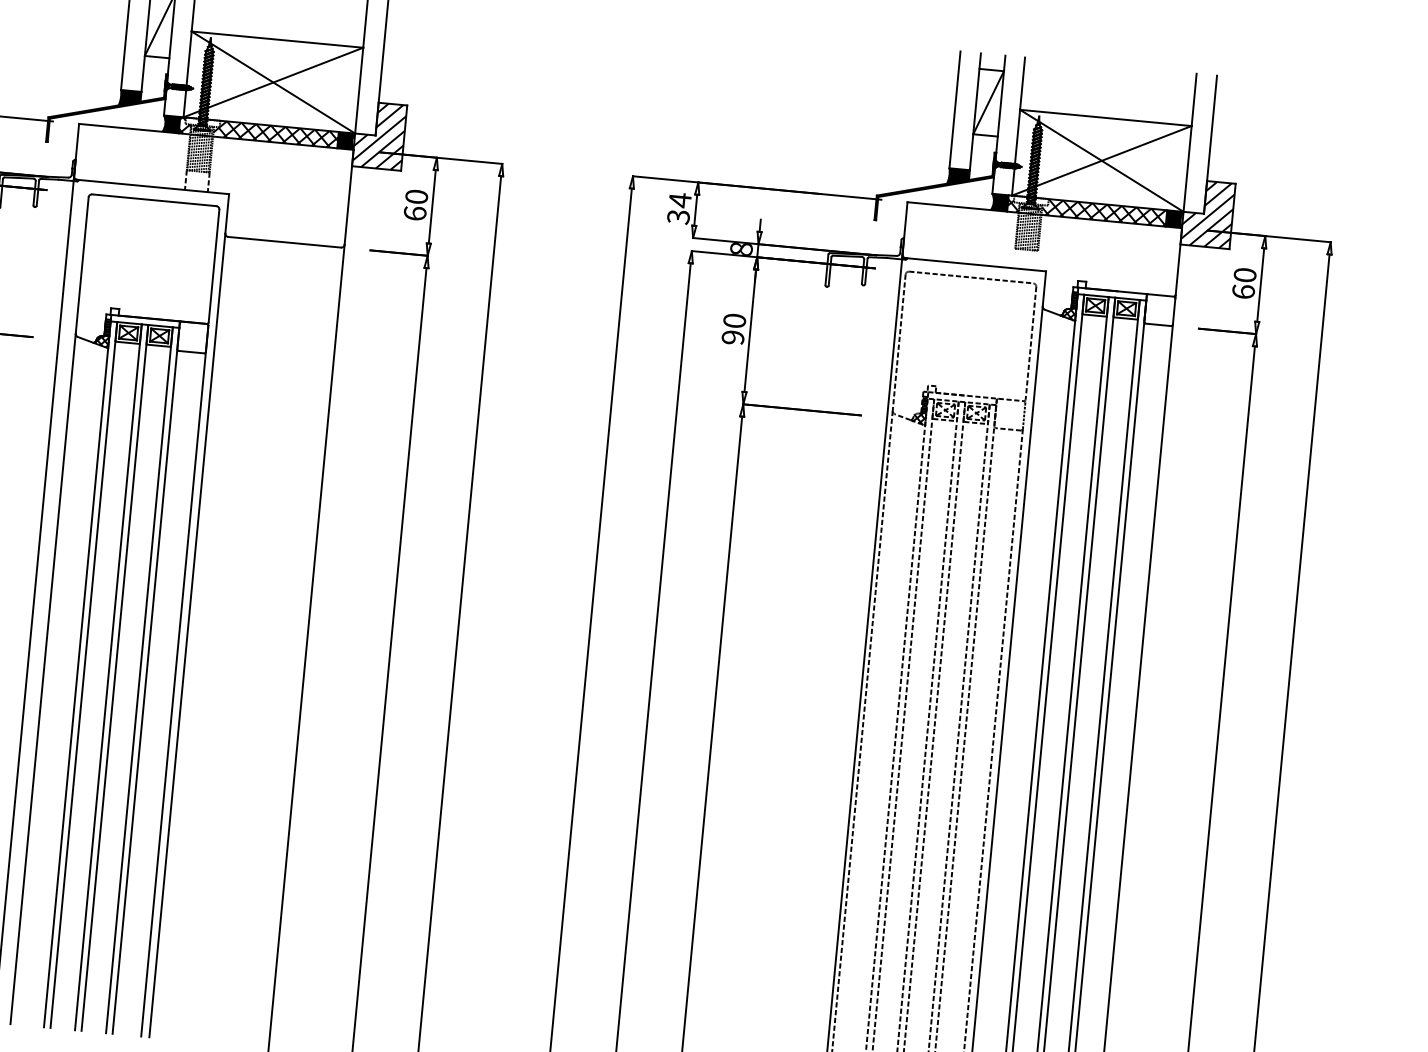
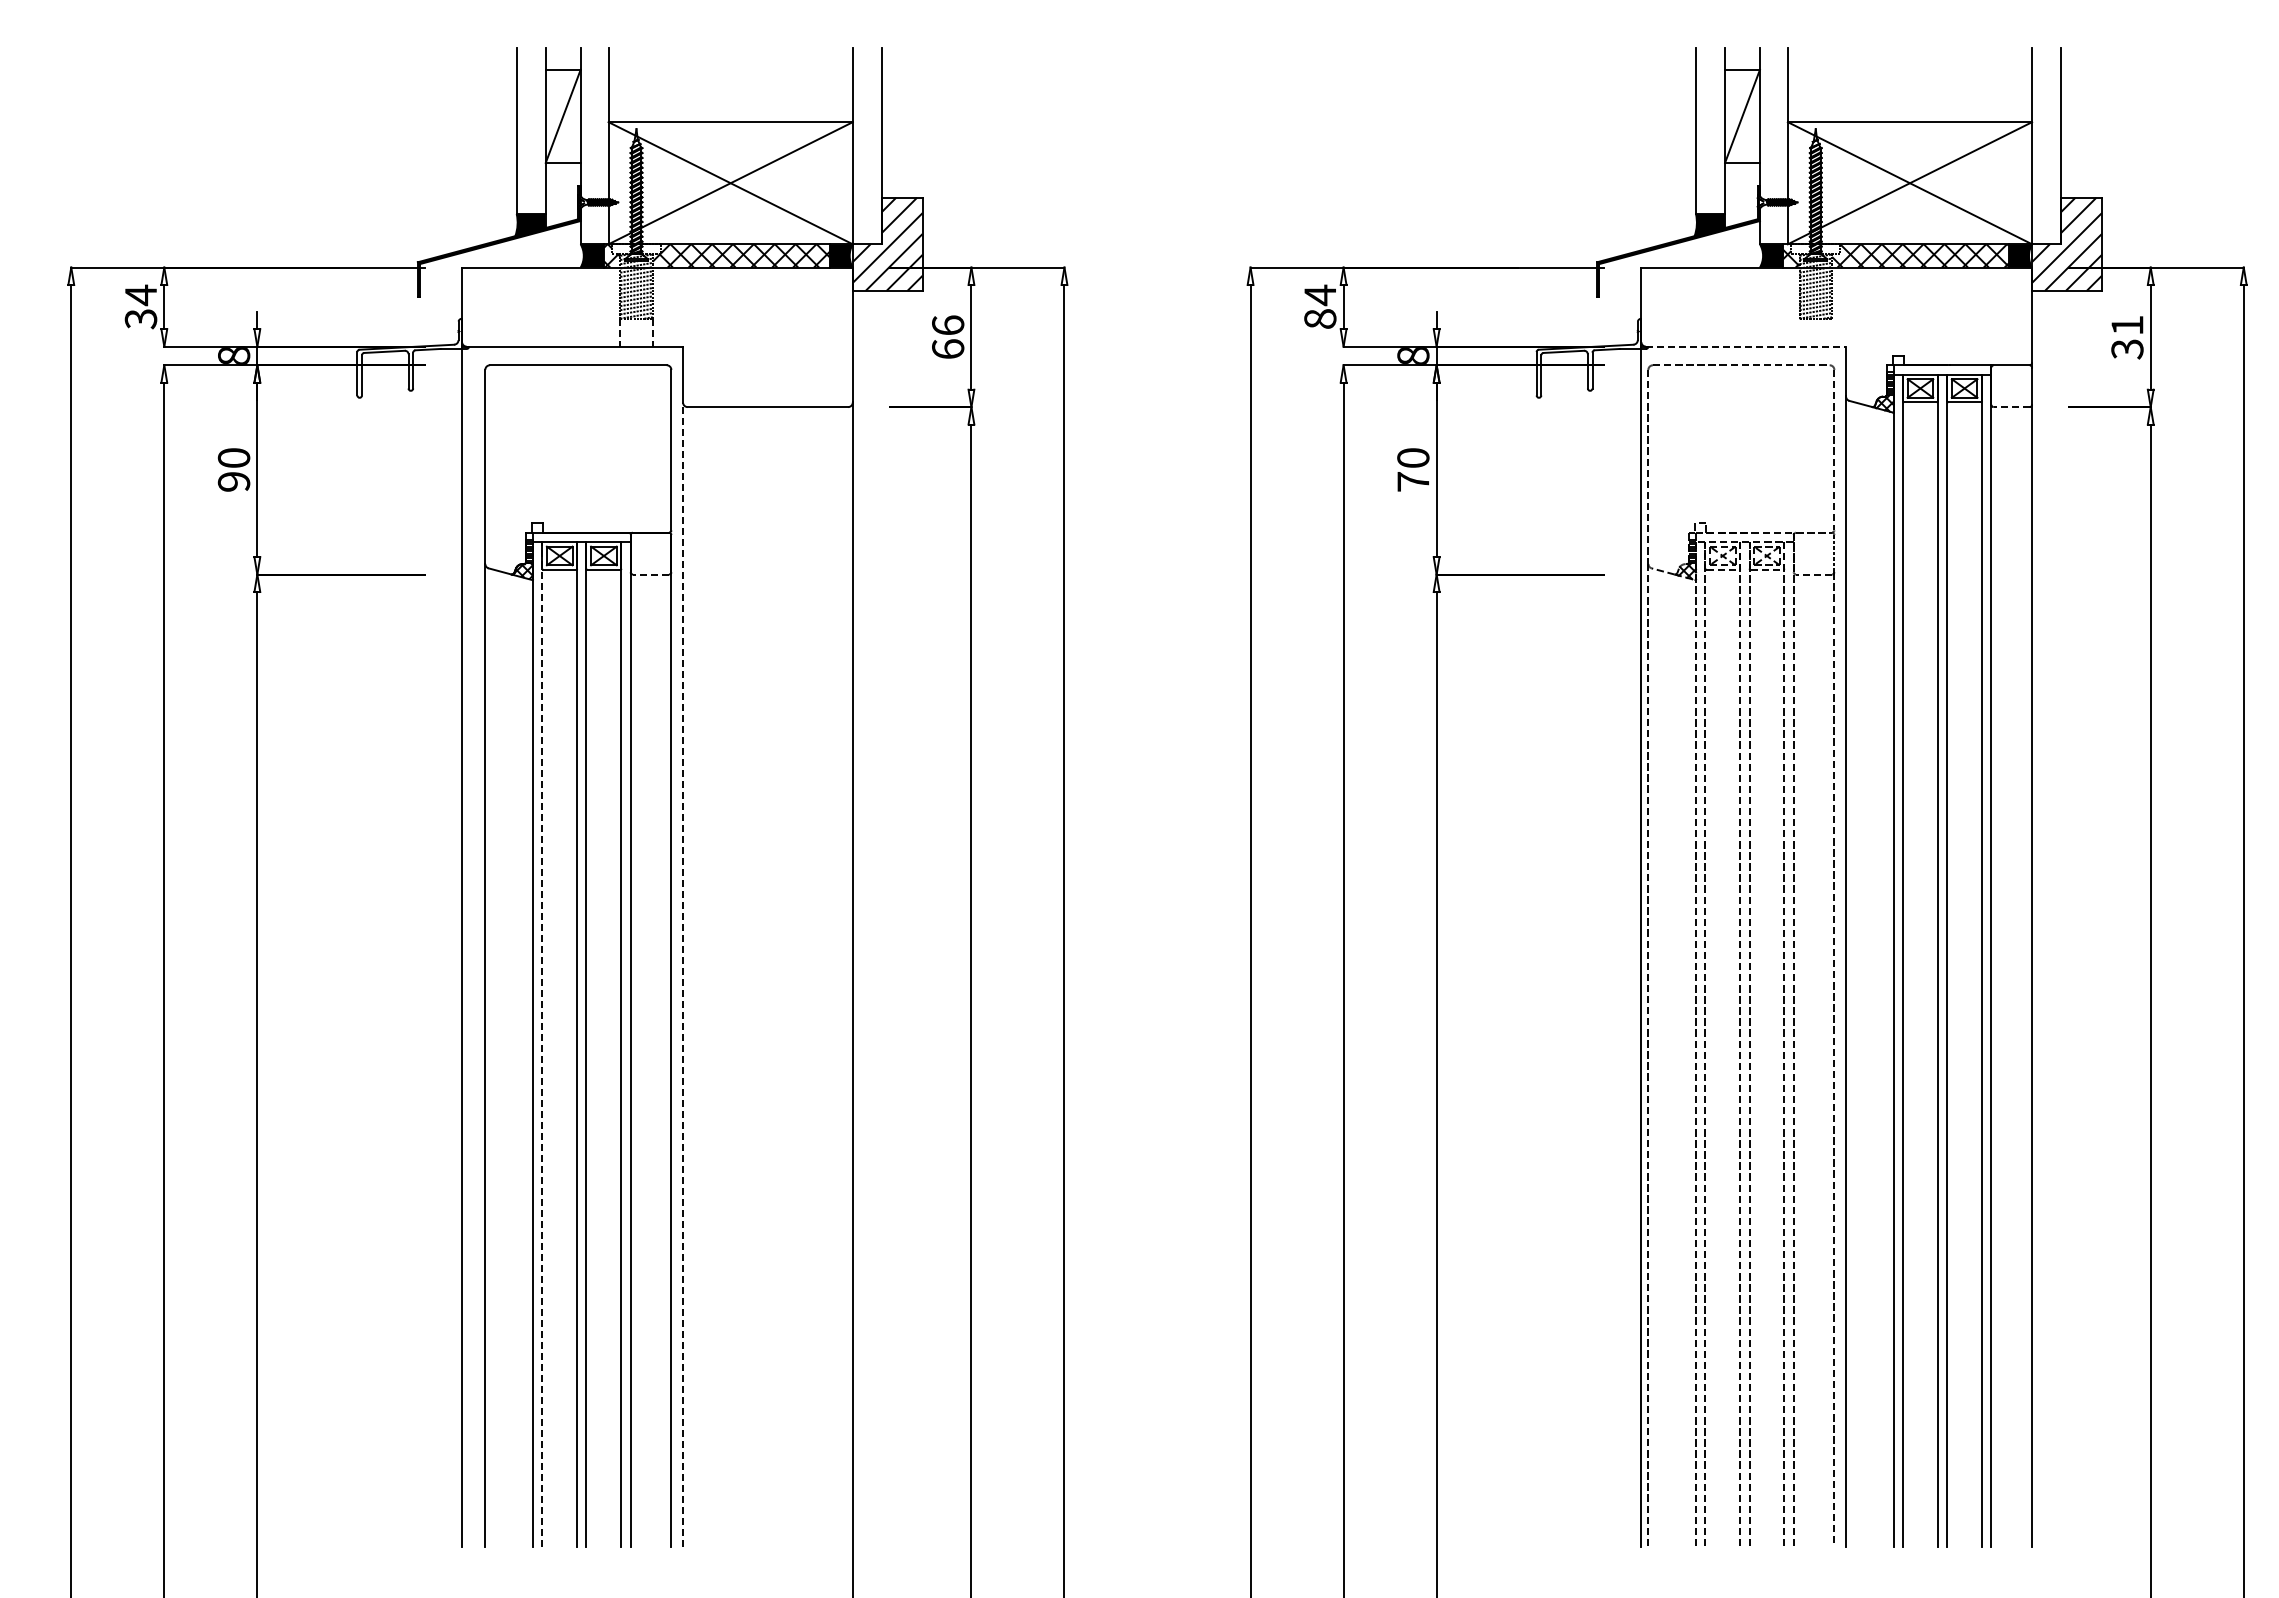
text: (416, 196) -> (948, 325), 60 -> 66
text: (678, 217) -> (1320, 319), 34 -> 84
line: (976, 264) -> (1746, 346), solid -> dashed
text: (1244, 283) -> (2127, 337), 60 -> 31
line: (1158, 325) -> (2011, 407), solid -> dashed
text: (733, 337) -> (1413, 481), 90 -> 70
line: (191, 352) -> (650, 574), solid -> dashed
line: (187, 635) -> (683, 974), solid -> dashed
line: (84, 674) -> (542, 1043), solid -> dashed

